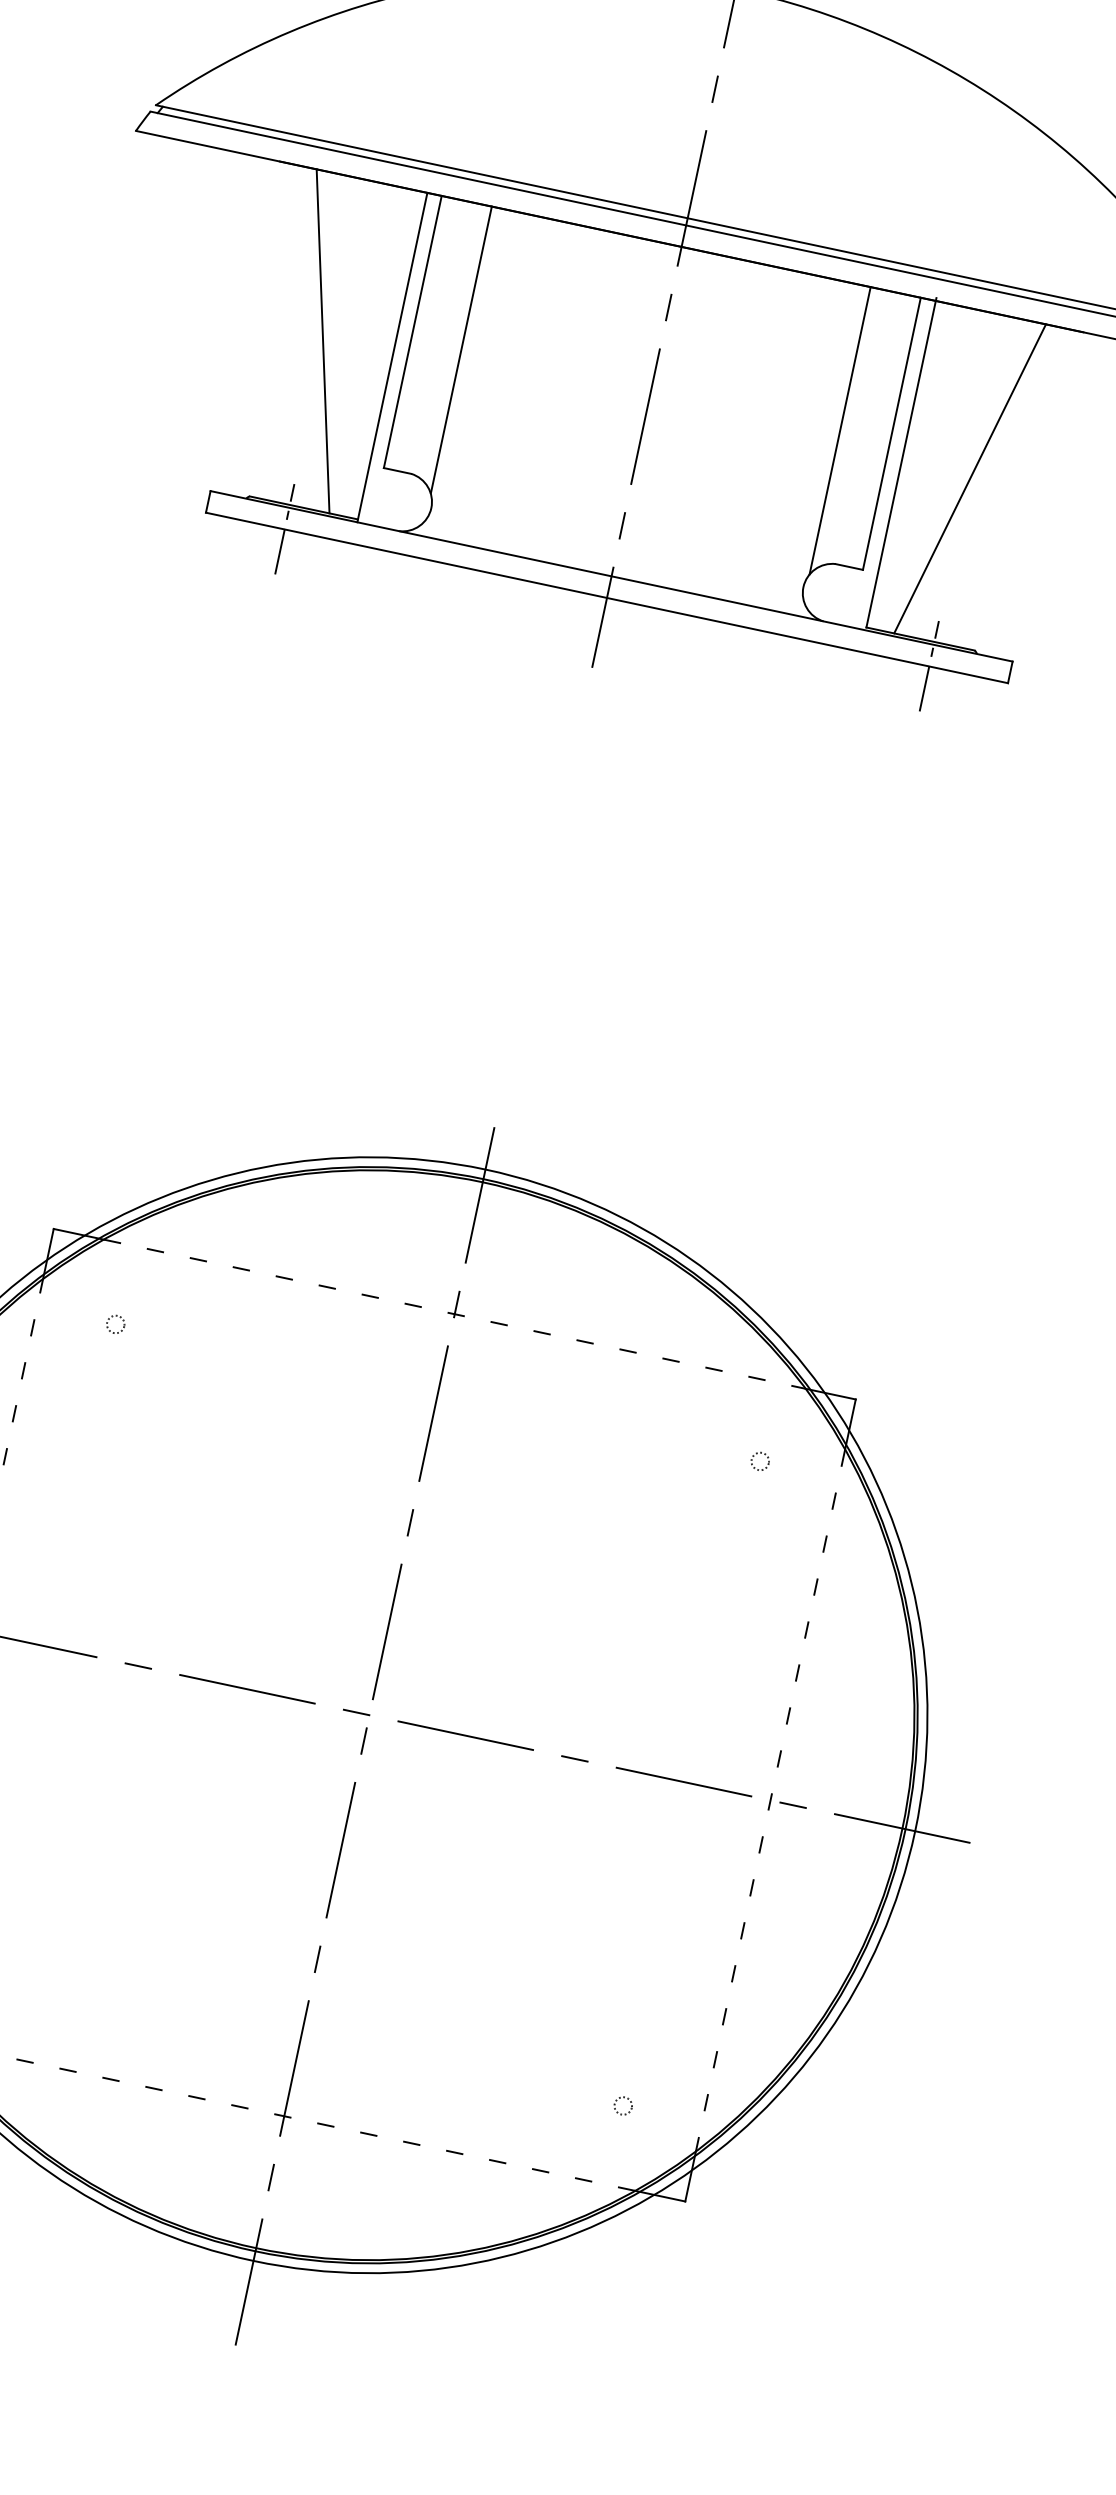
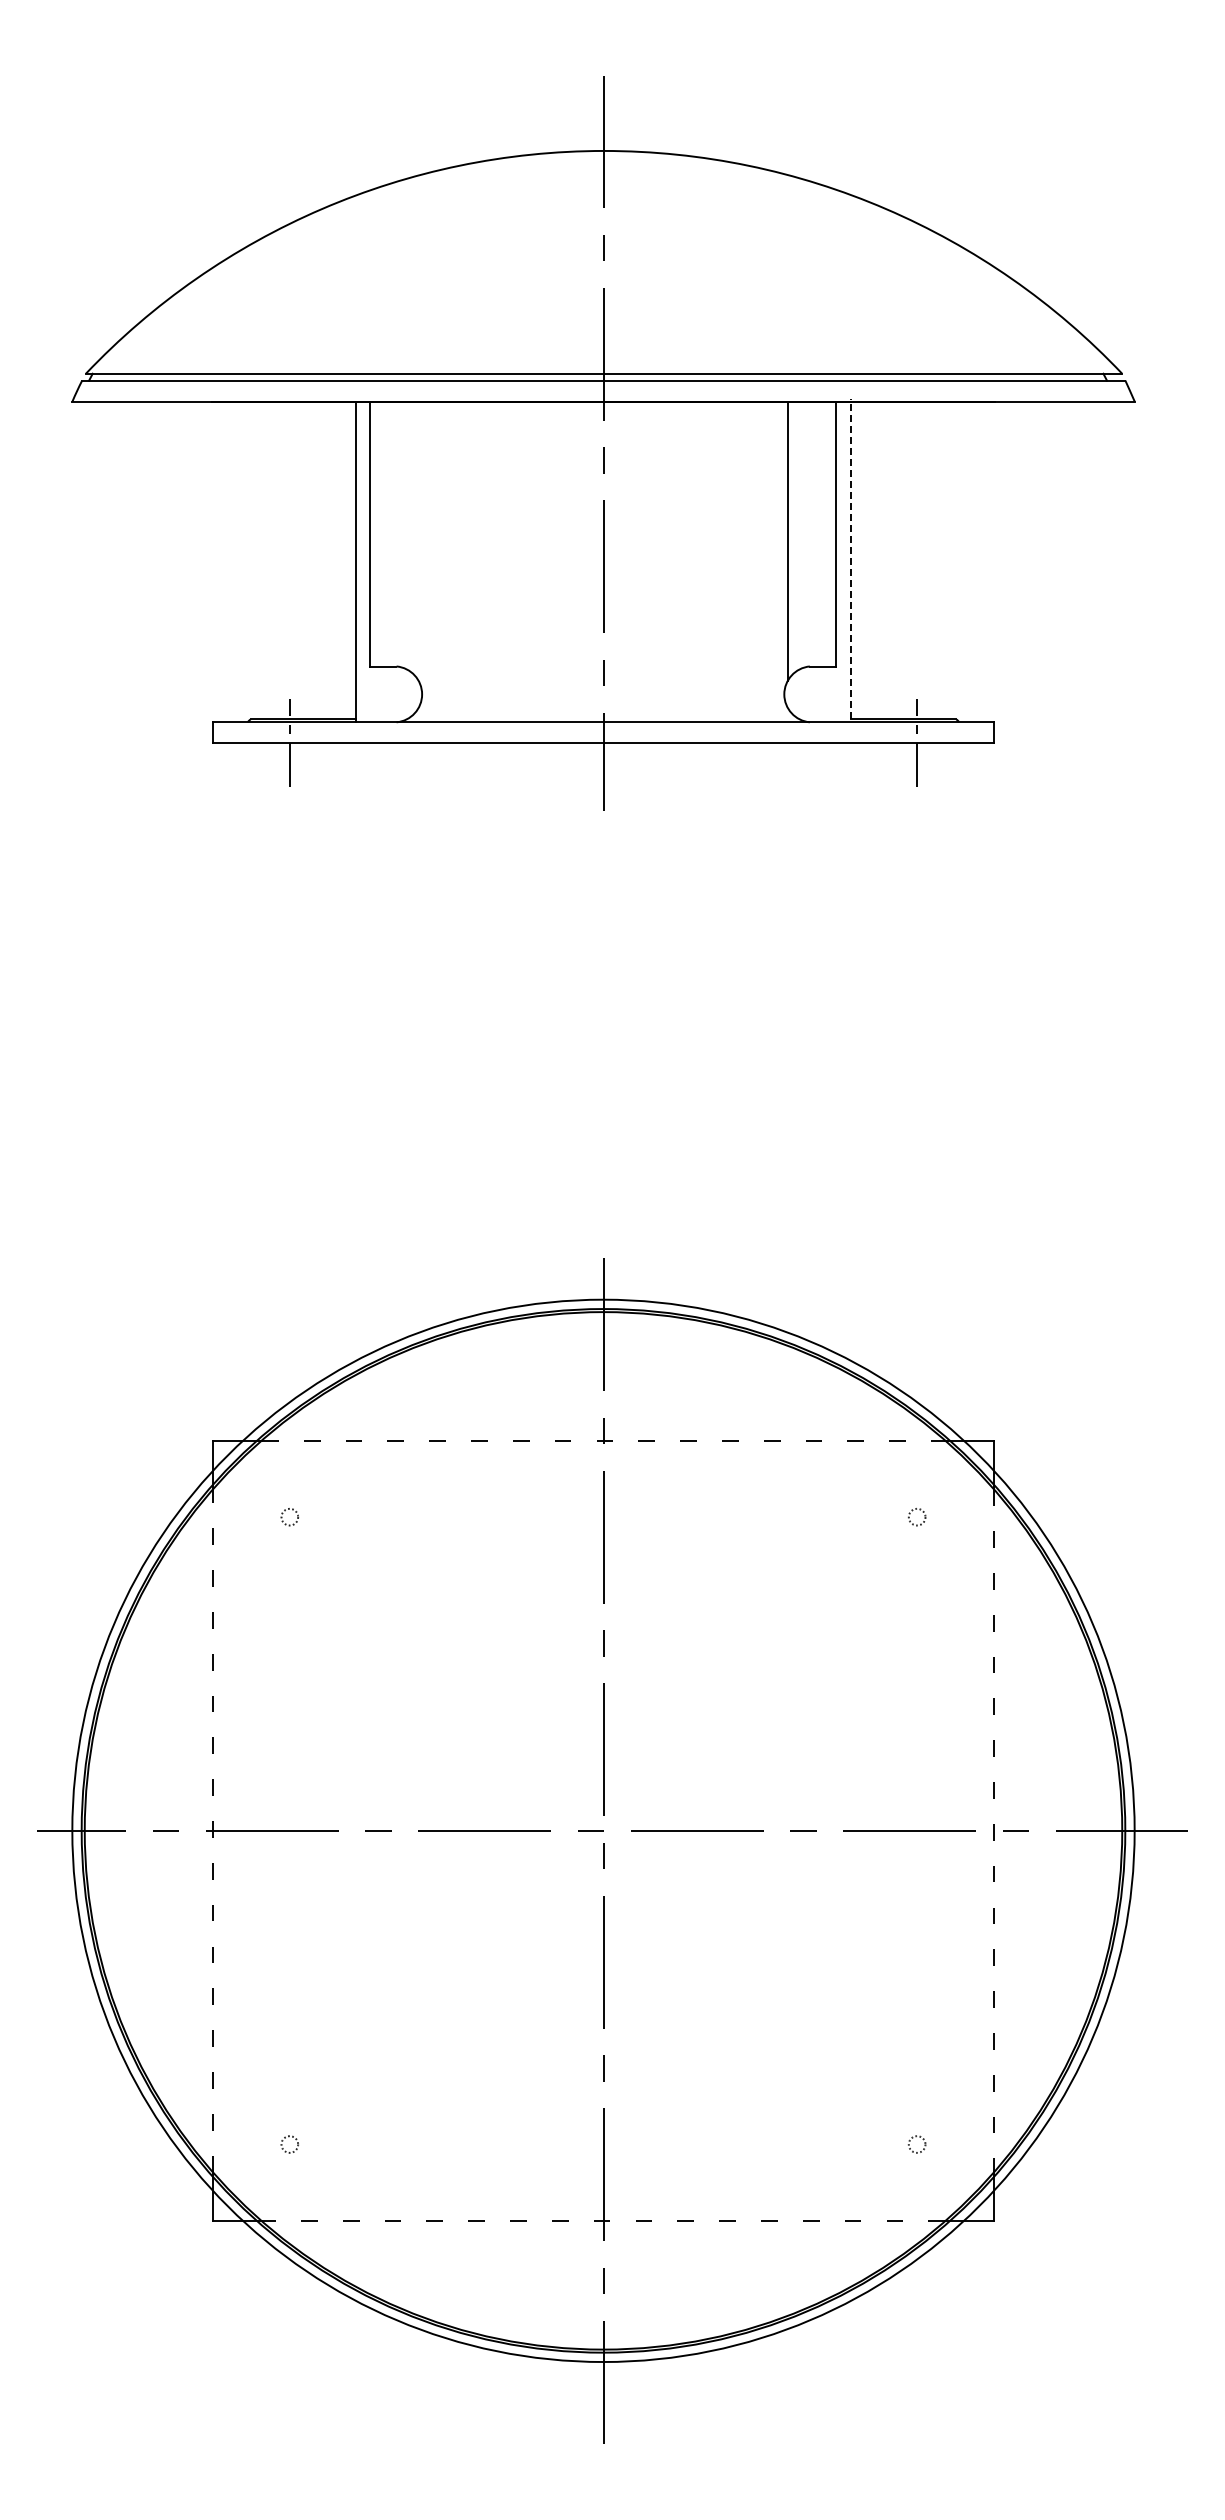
line: (323, 341) -> (288, 560), removed
line: (461, 349) -> (418, 540), removed
line: (901, 462) -> (850, 558), solid -> dashed
line: (970, 478) -> (918, 560), removed

